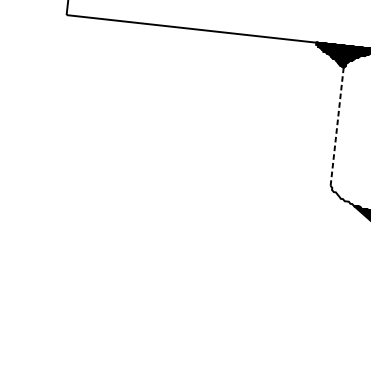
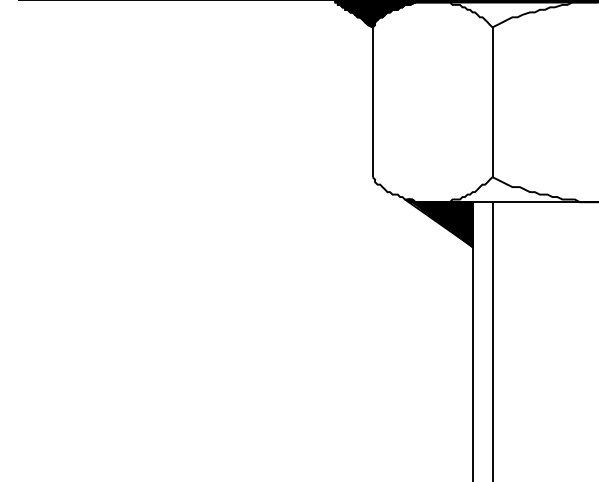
line: (336, 126) -> (372, 102), dashed -> solid

